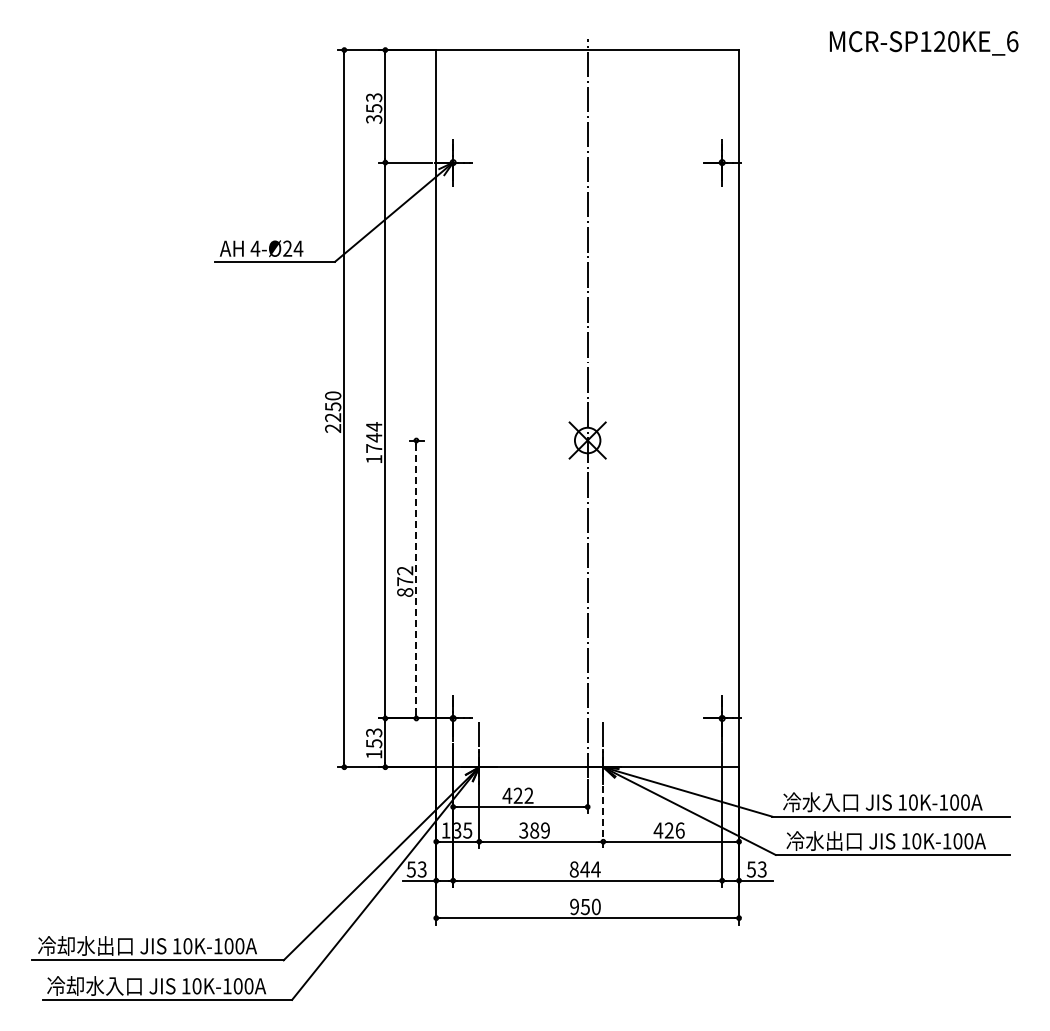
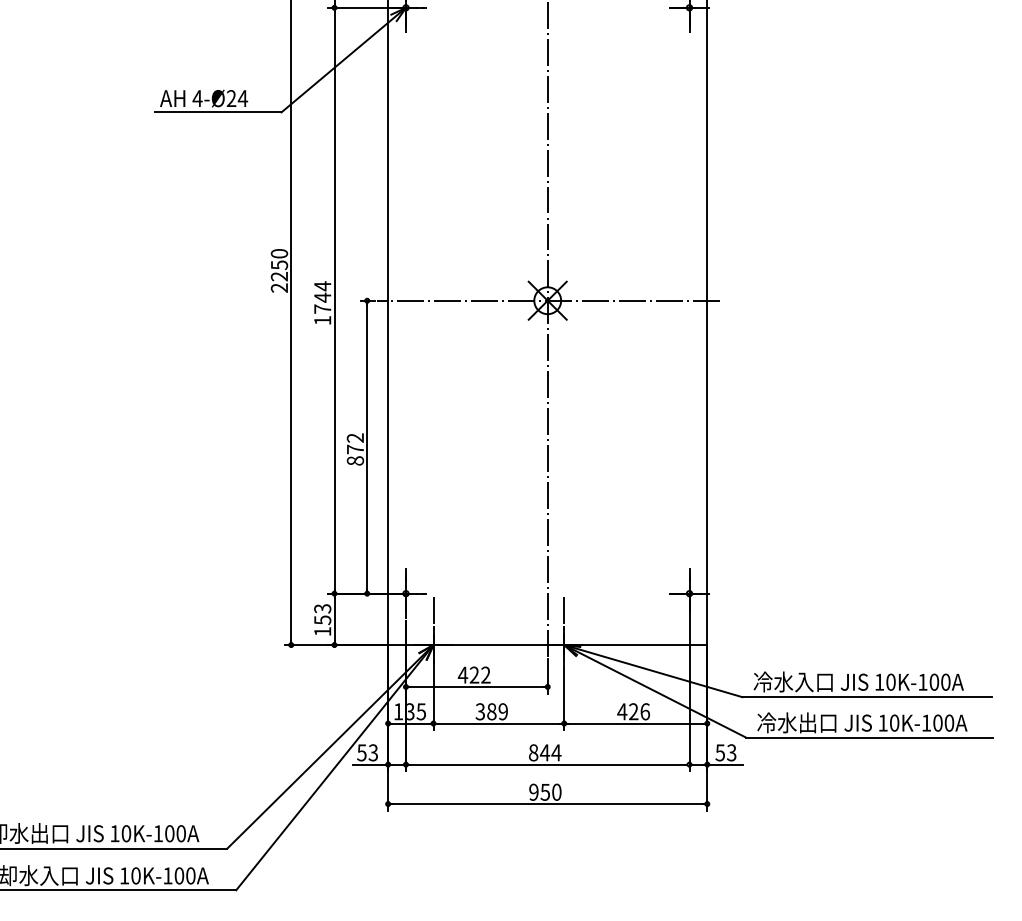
line: (587, 440) -> (547, 300), added
line: (416, 579) -> (367, 447), dashed -> solid
line: (603, 817) -> (564, 698), dashed -> solid

